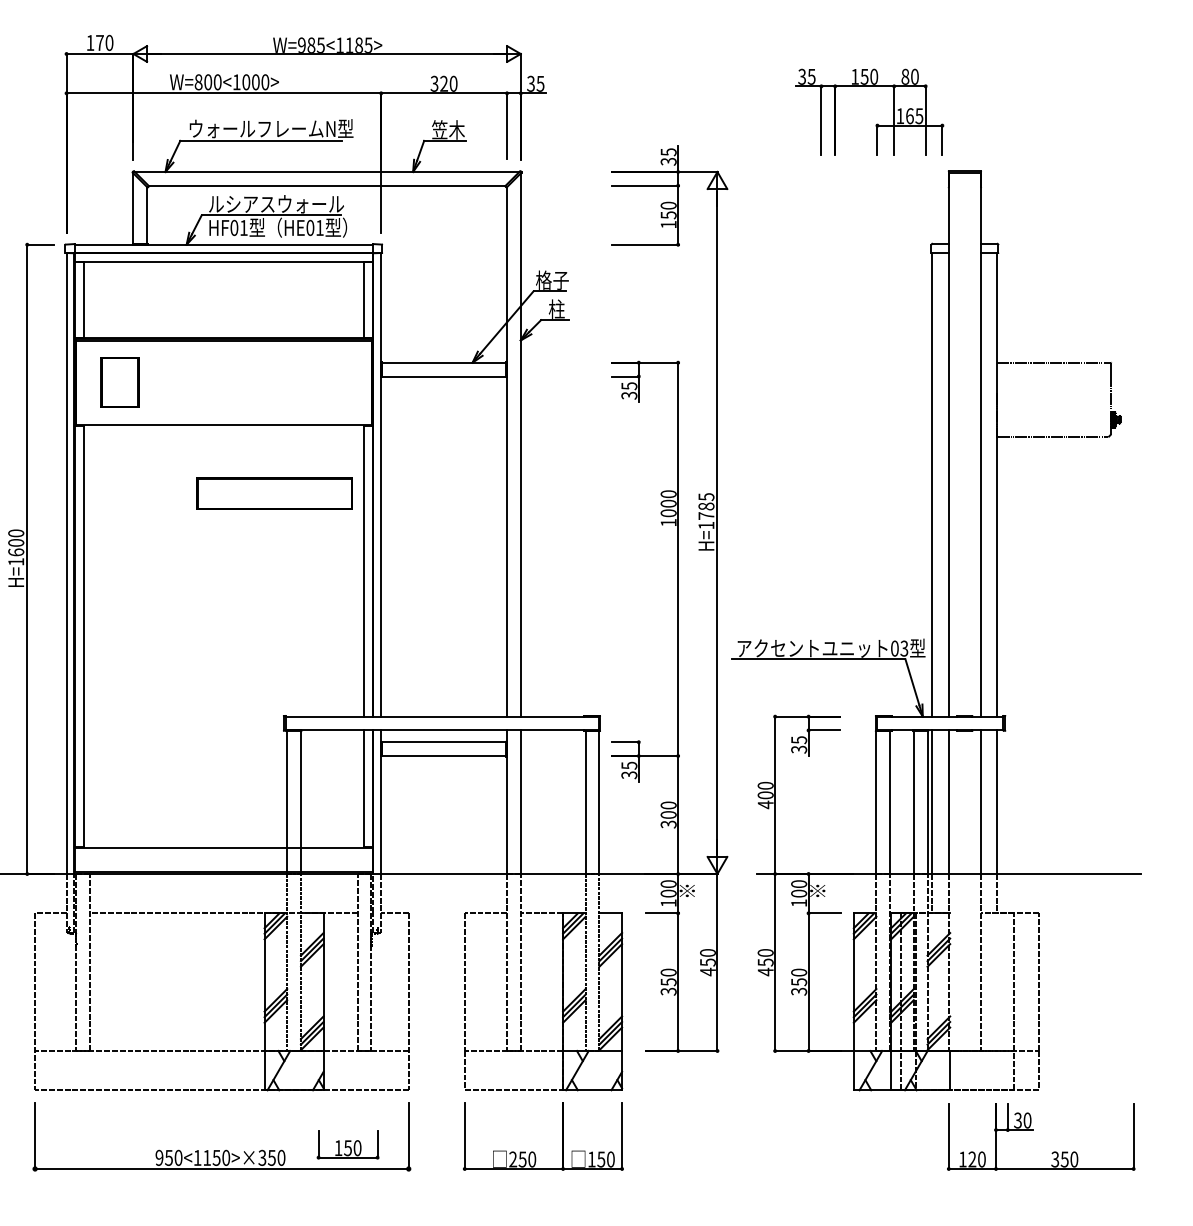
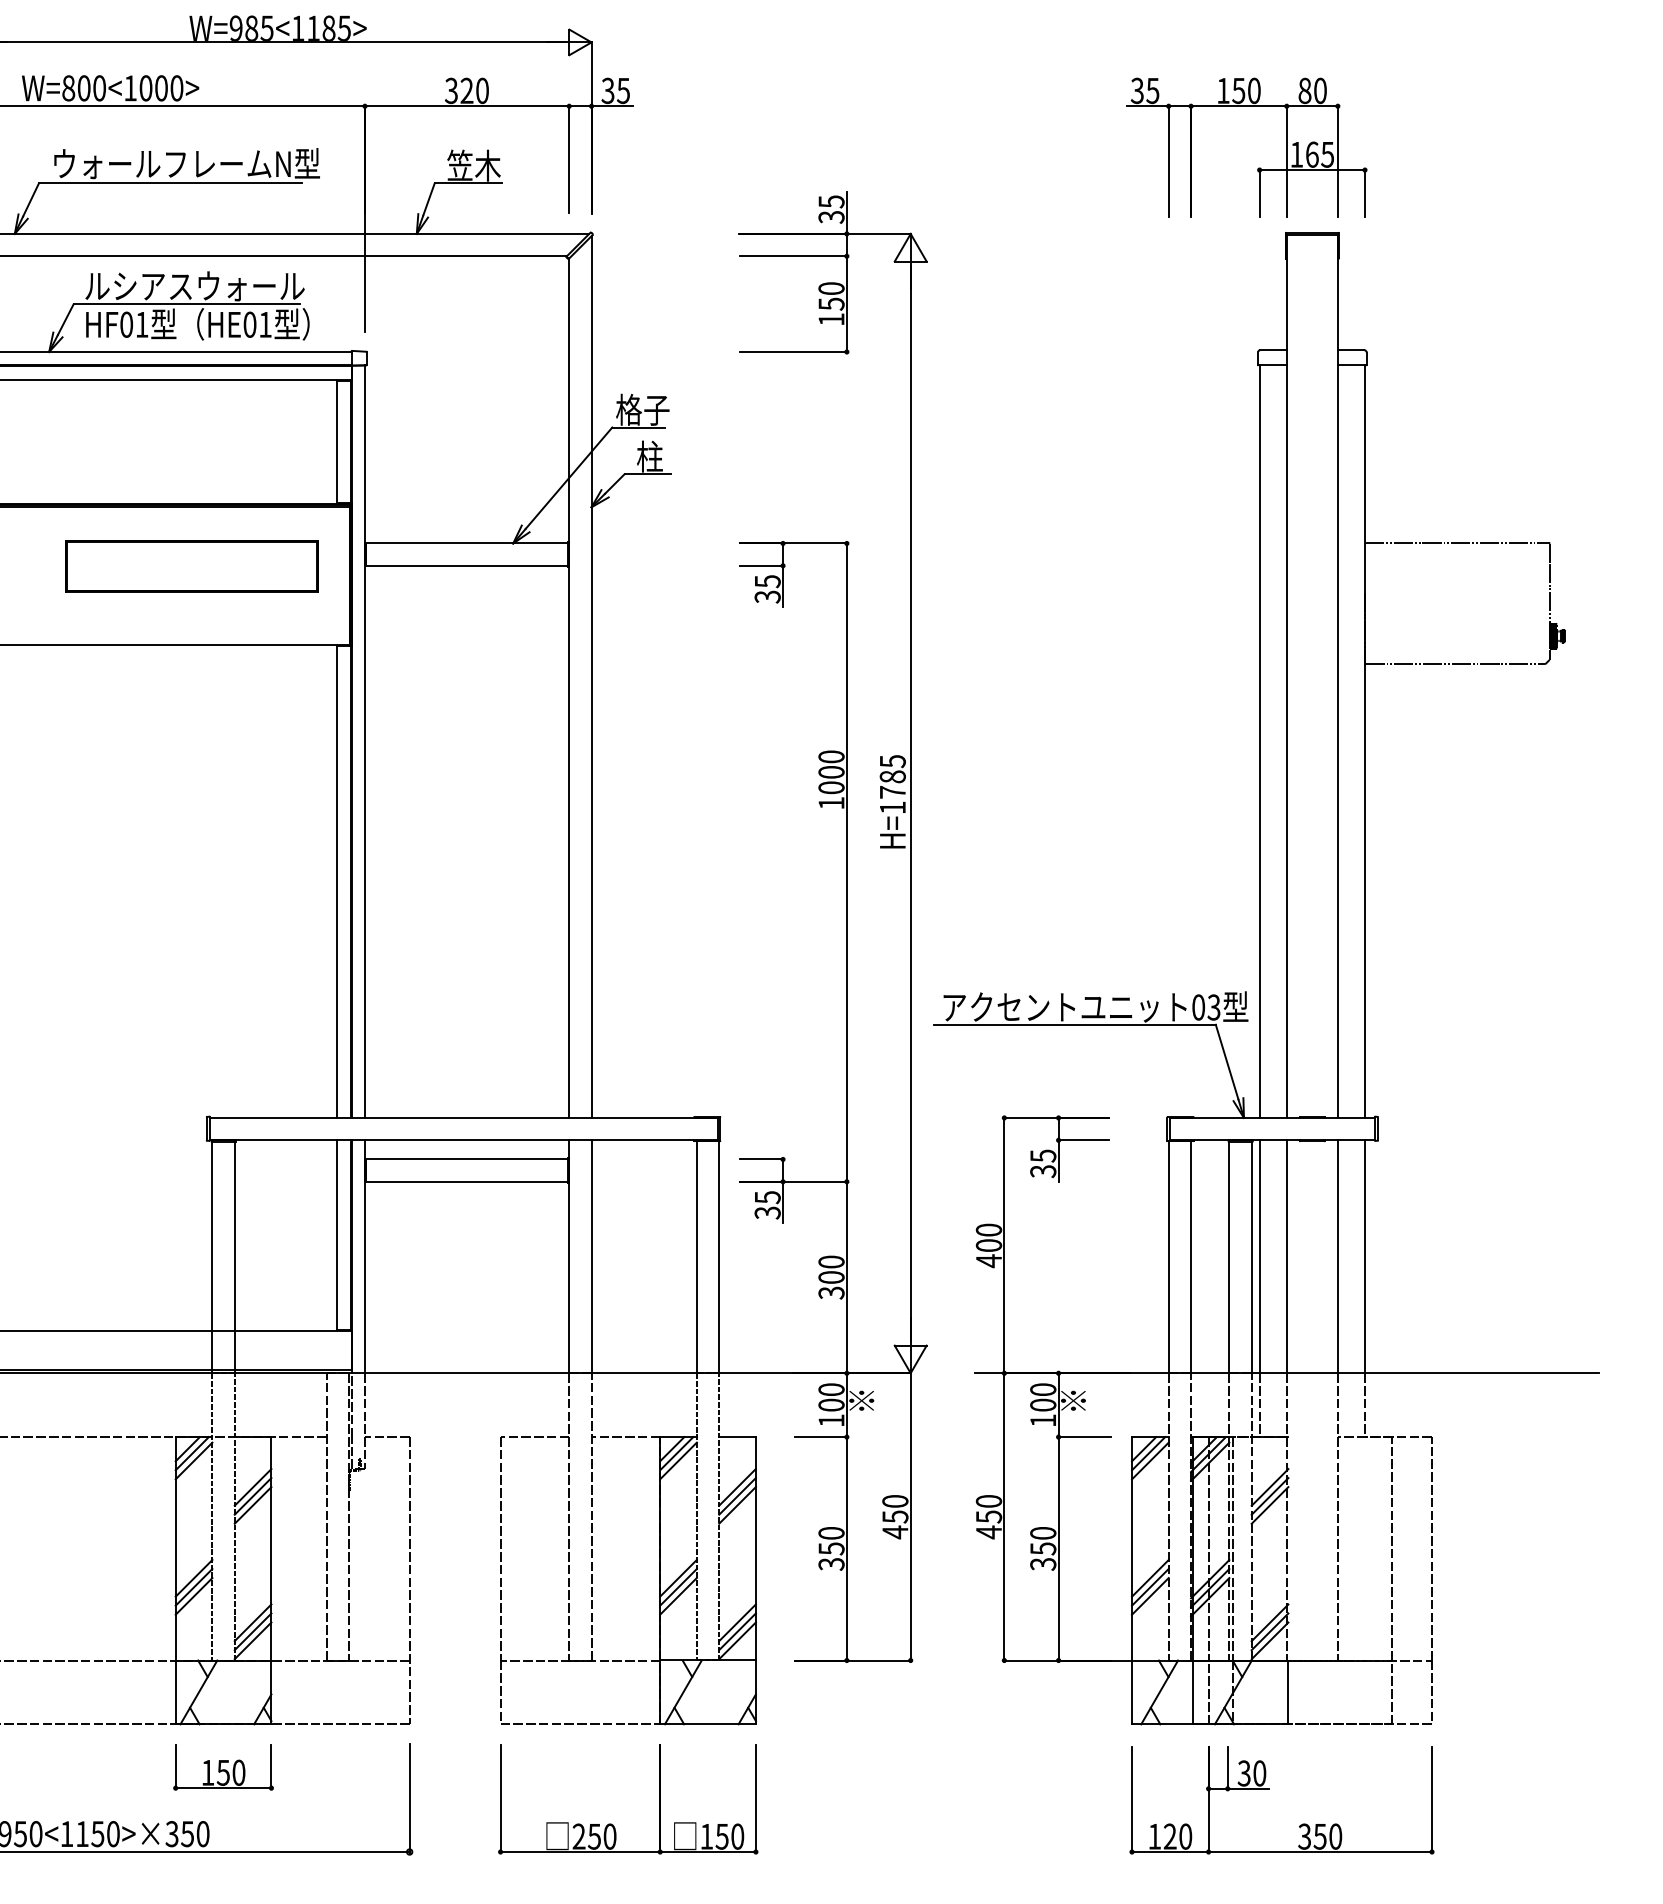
part: (875, 124) -> (1256, 168), moved
part: (274, 493) -> (191, 565), moved
part: (1033, 1130) -> (1269, 1789), moved
part: (347, 1144) -> (222, 1766), moved

